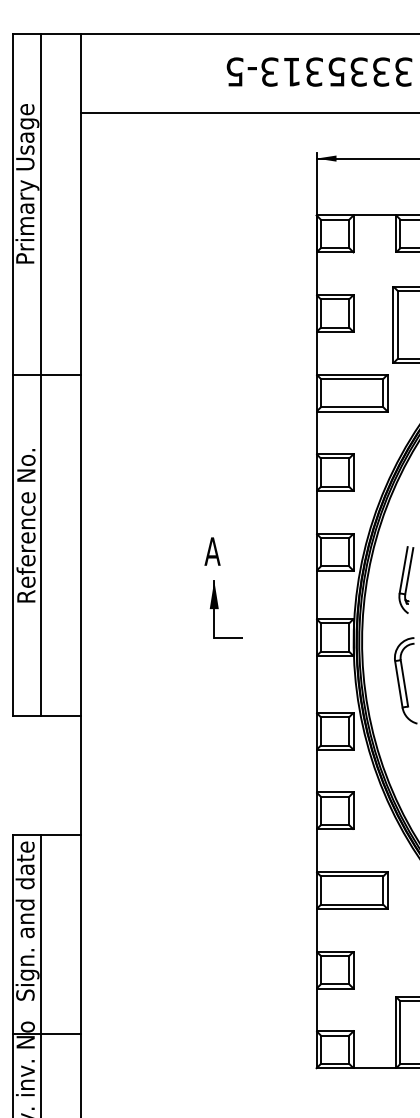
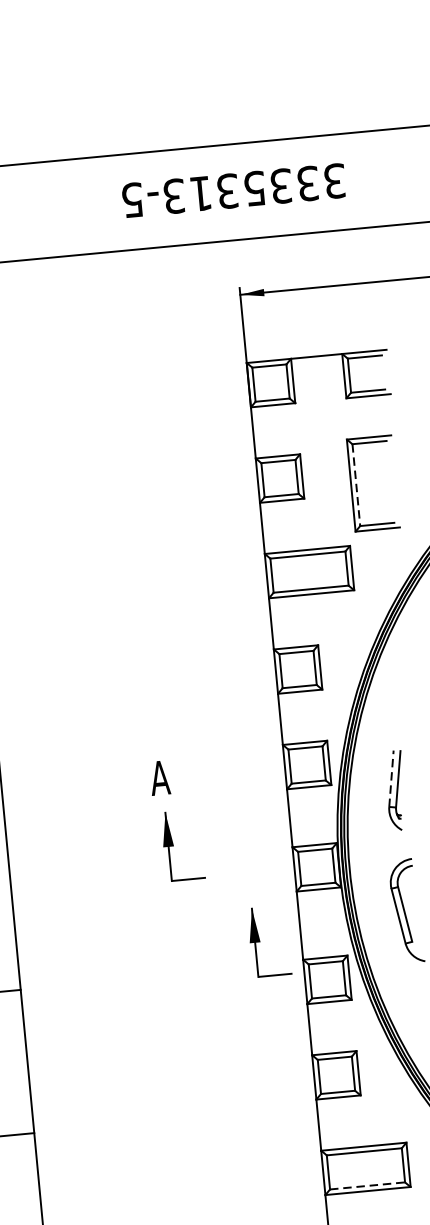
line: (397, 325) -> (356, 485), solid -> dashed
line: (403, 569) -> (391, 777), solid -> dashed
part: (282, 694) -> (260, 941), added
line: (352, 904) -> (367, 1185), solid -> dashed

